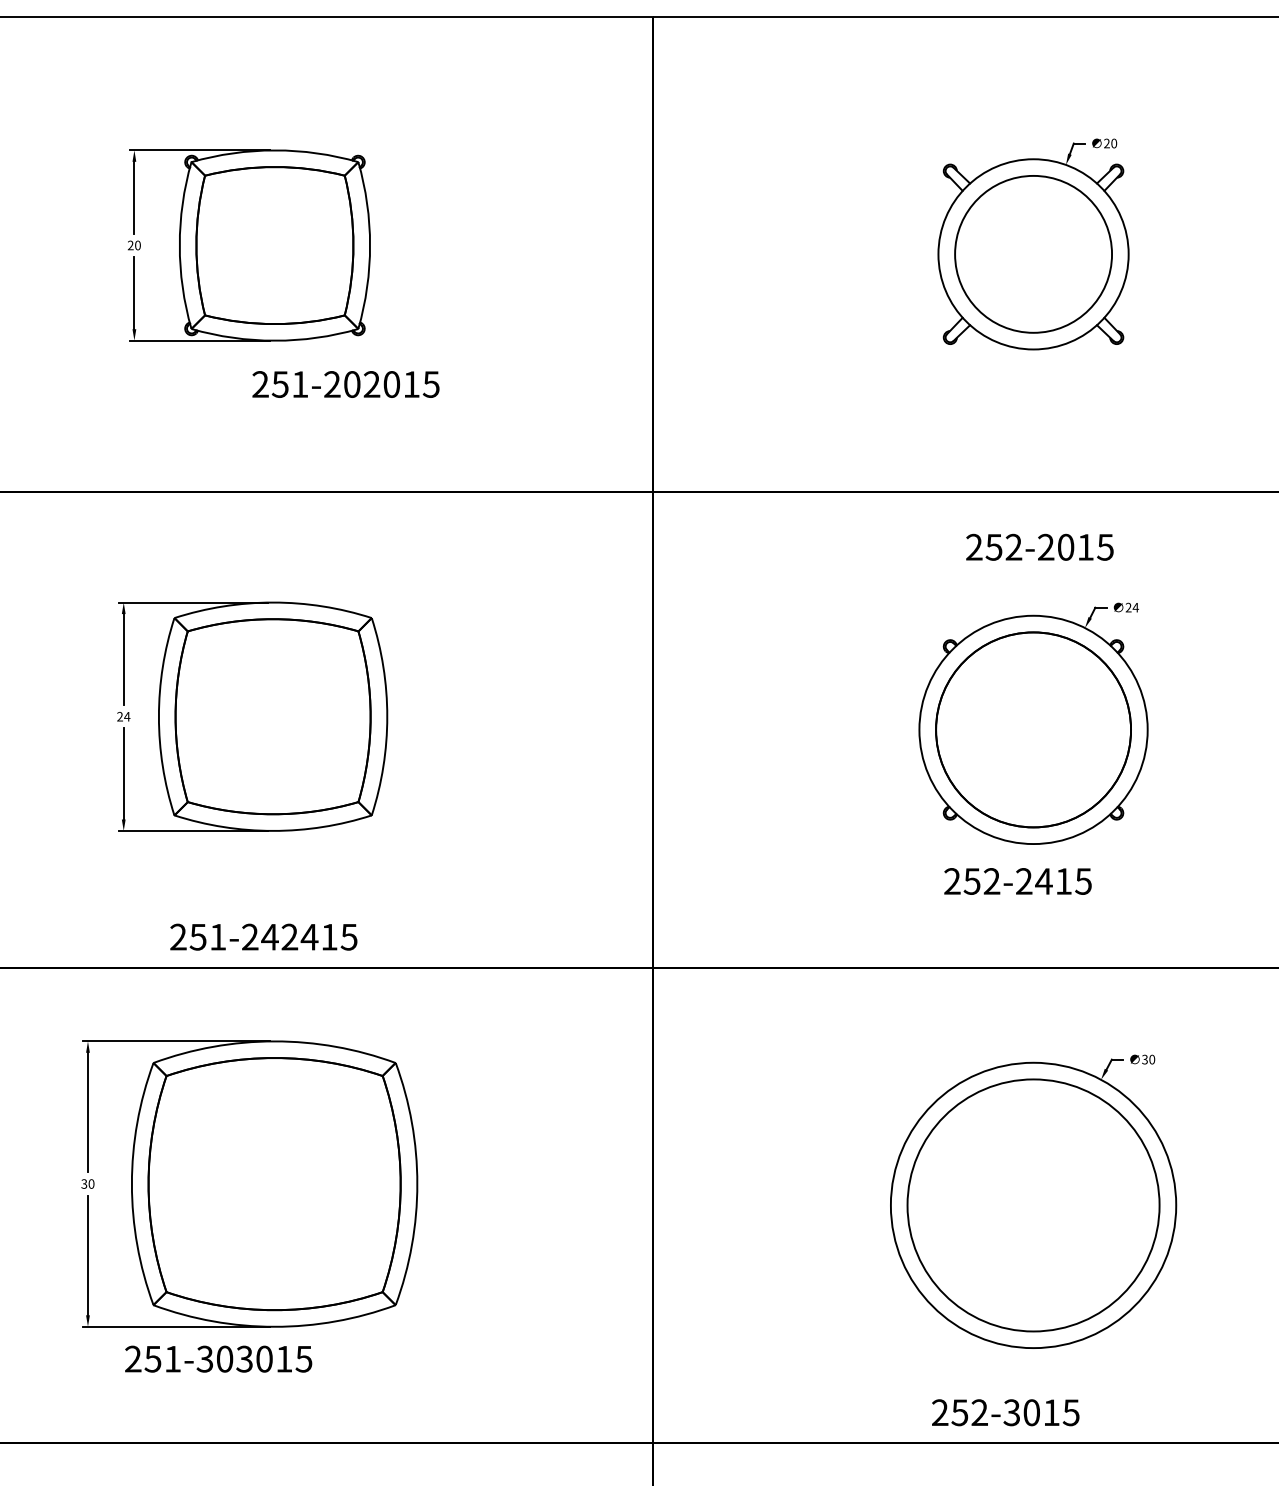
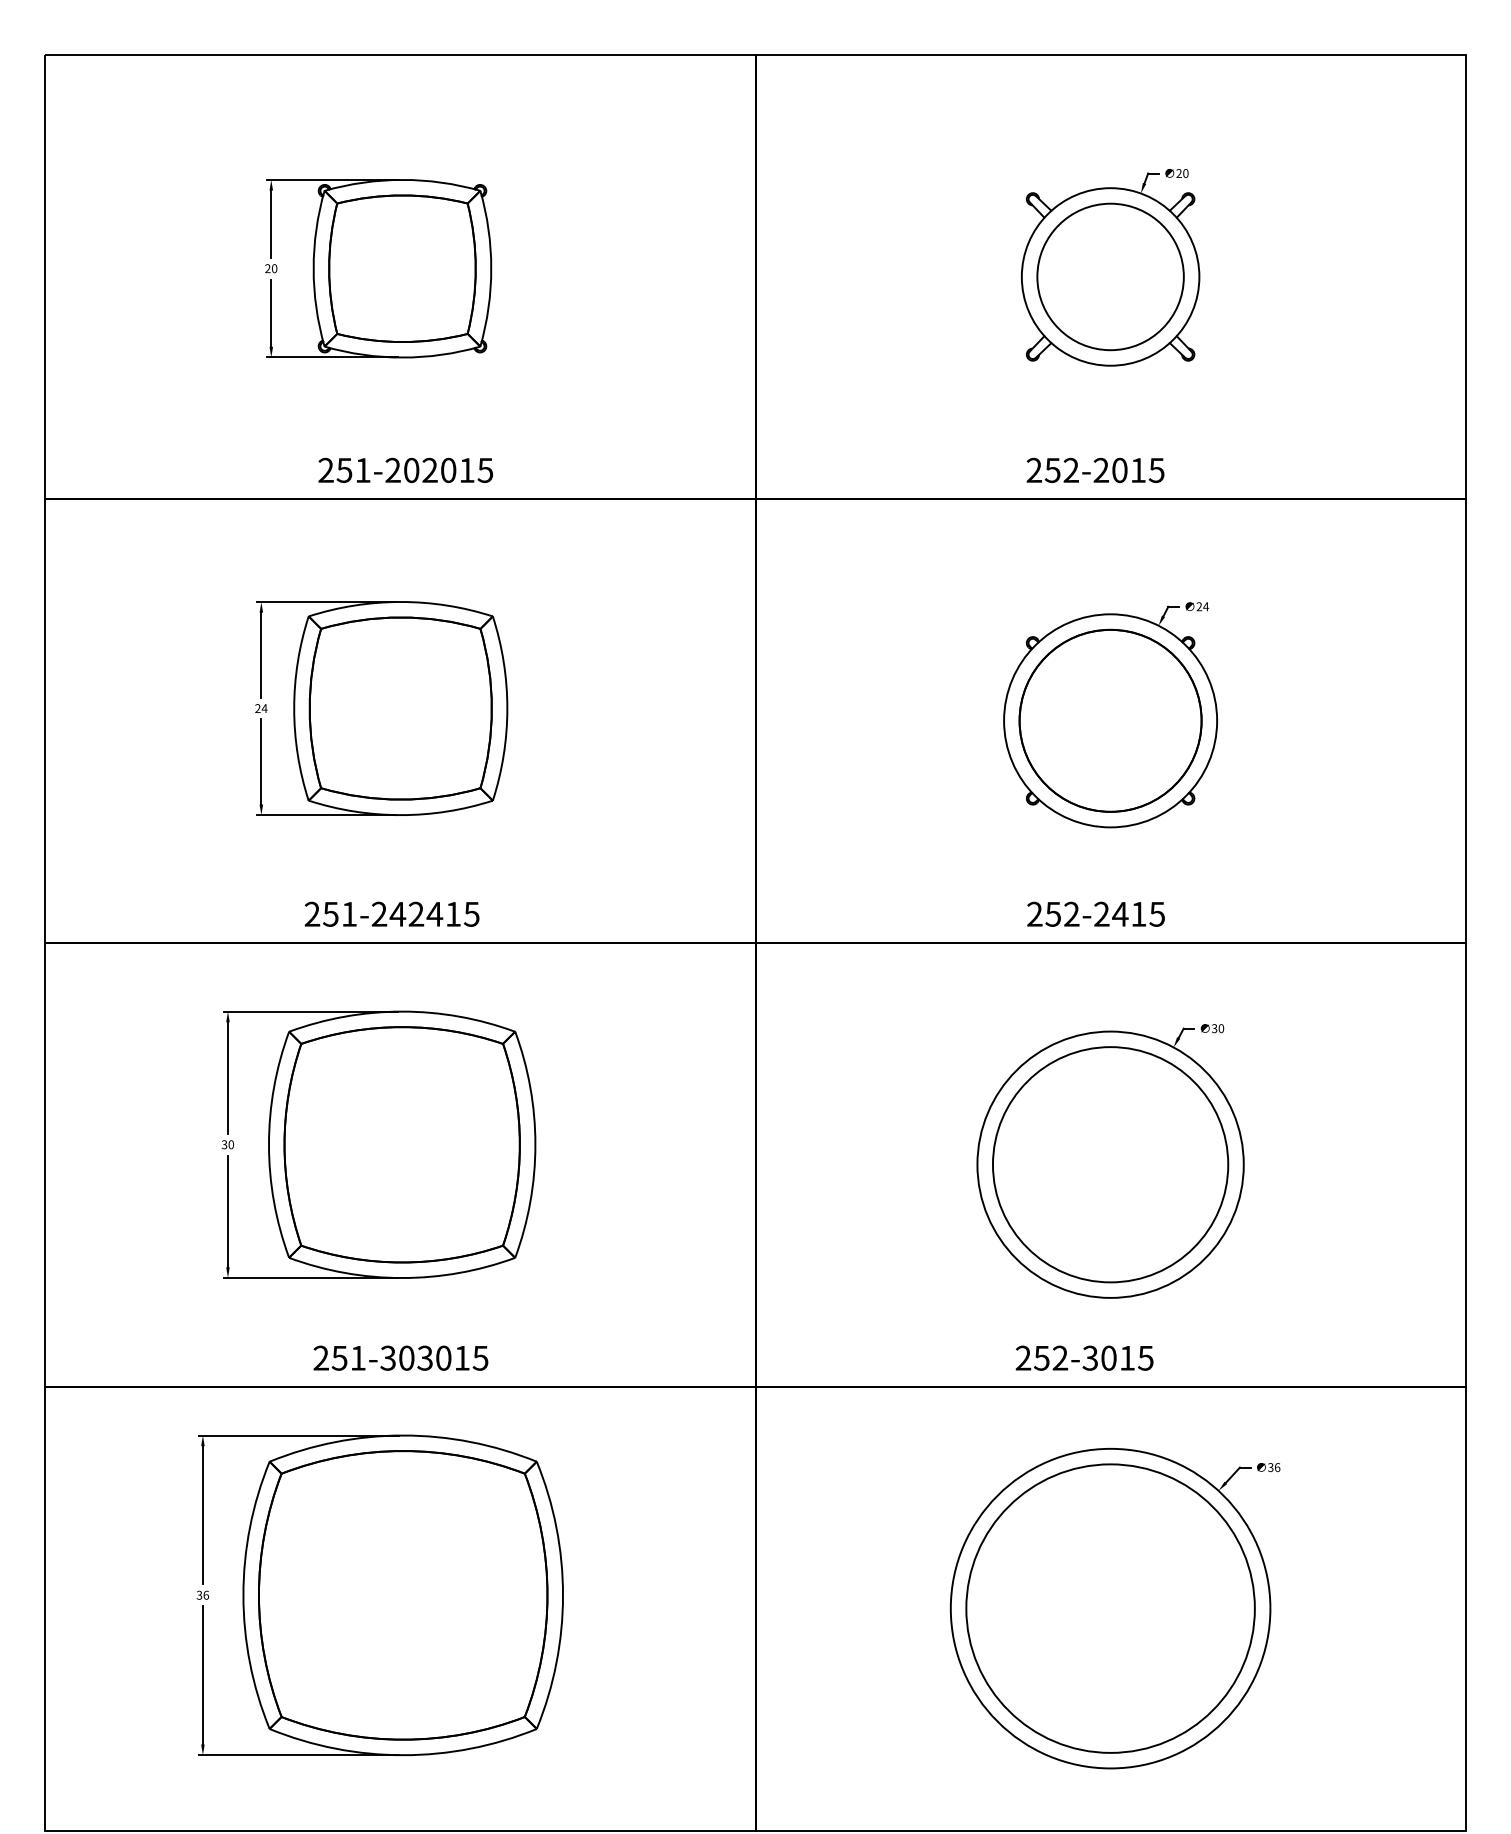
text: (345, 383) -> (405, 469), moved
text: (1039, 546) -> (1095, 469), moved
text: (1017, 880) -> (1095, 913), moved
text: (218, 1358) -> (400, 1357), moved

